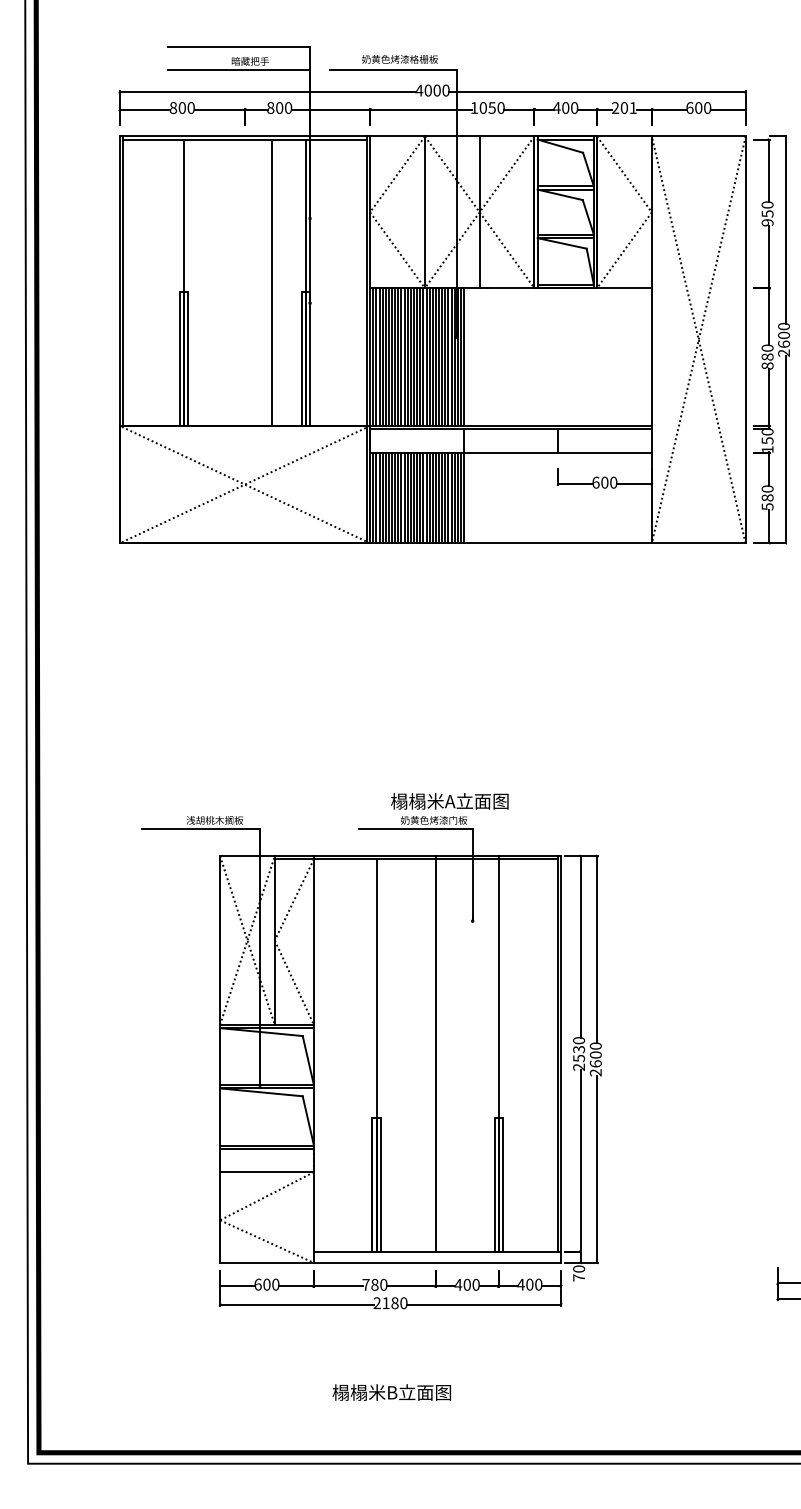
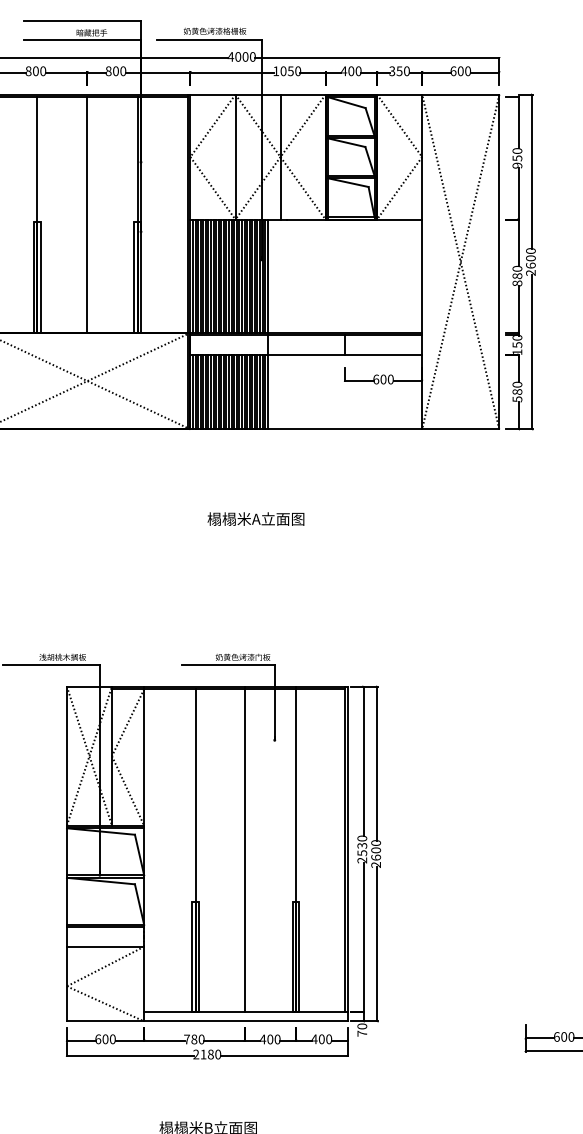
text: (623, 107) -> (398, 70), 201 -> 350
line: (271, 282) -> (87, 214), moved
text: (449, 801) -> (255, 519), moved

